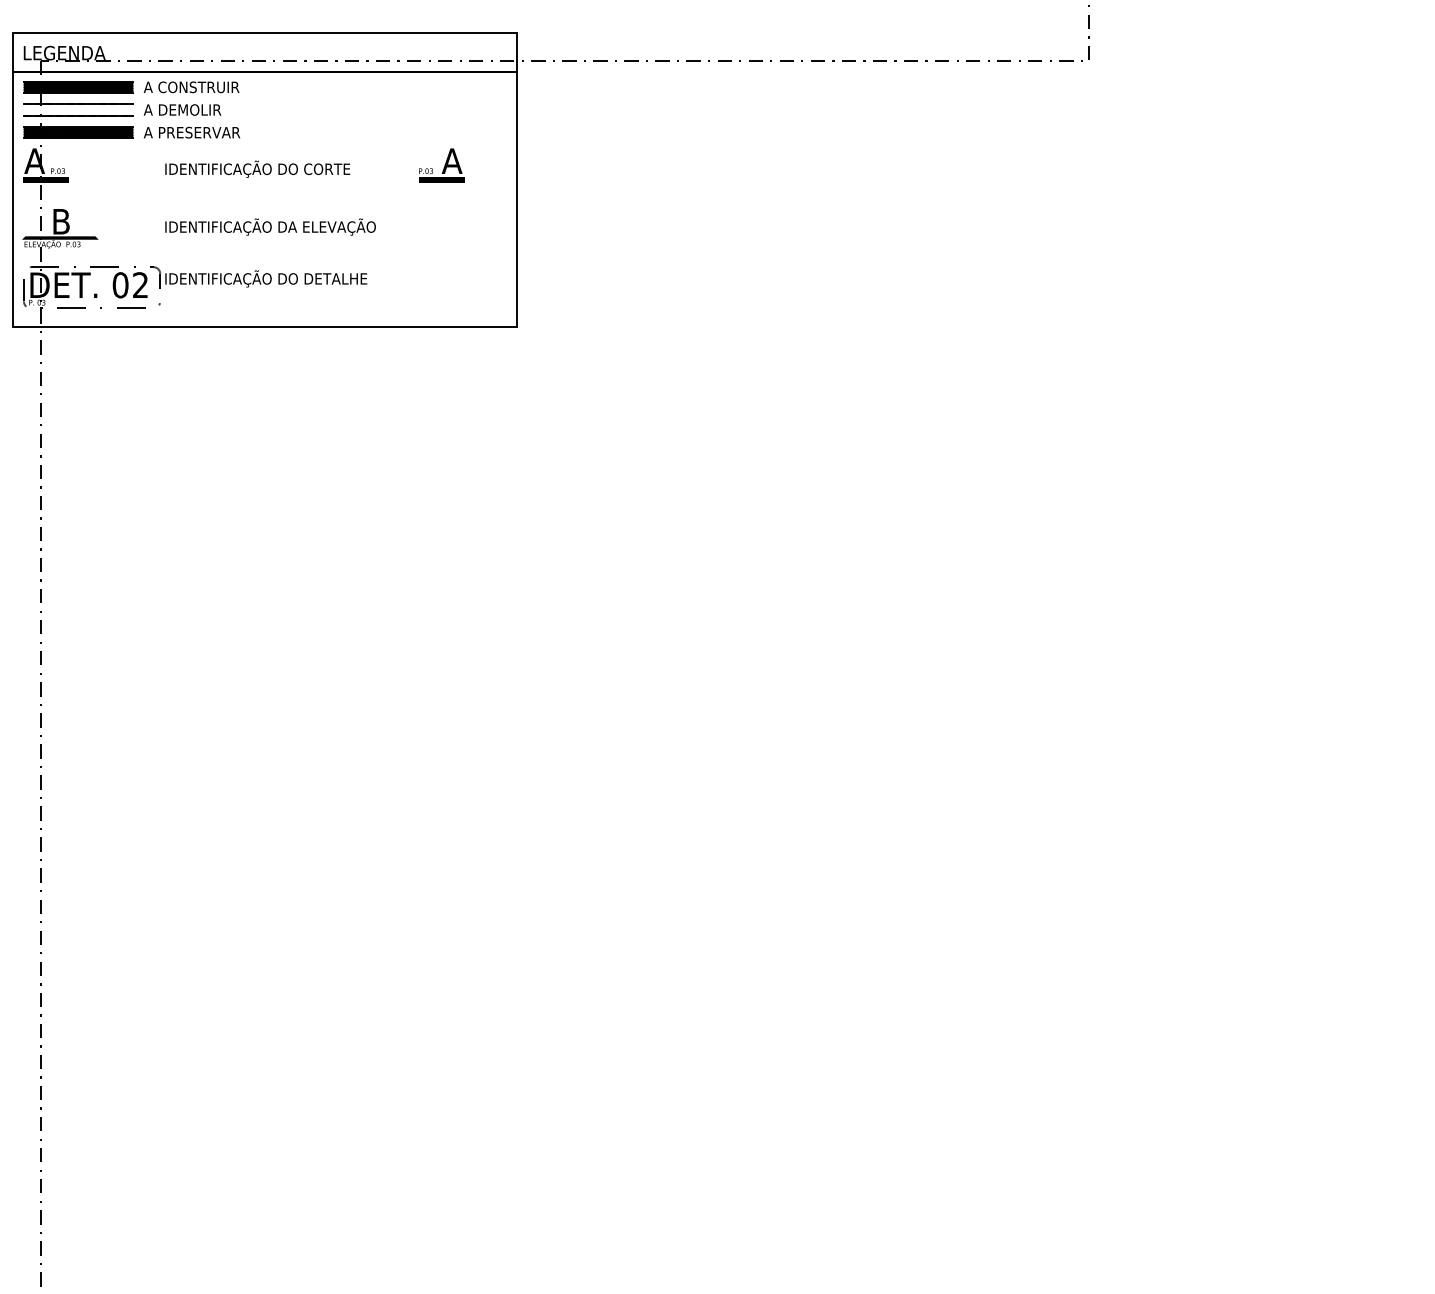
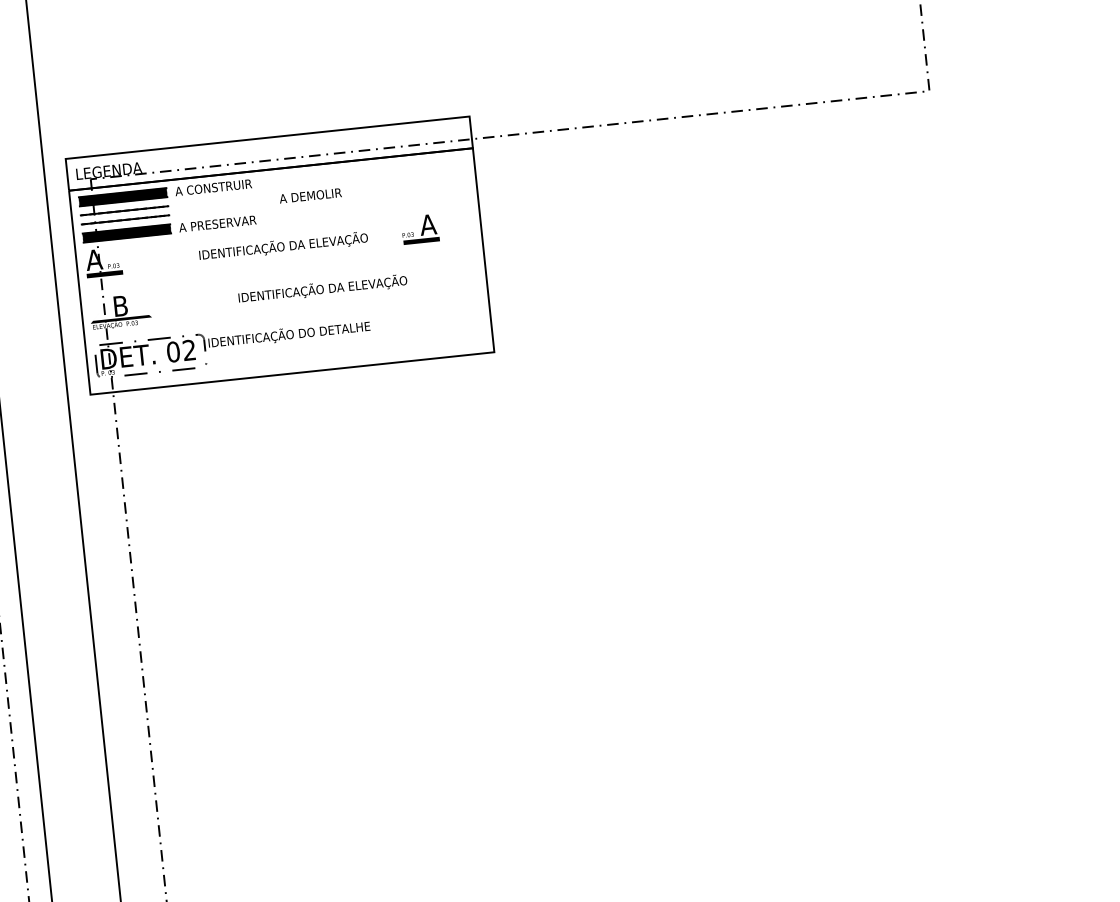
text: (182, 109) -> (310, 195), moved
text: (331, 168) -> (332, 240), IDENTIFICAÇÃO DO CORTE -> IDENTIFICAÇÃO DA ELEVAÇÃO
text: (270, 226) -> (322, 288), moved

